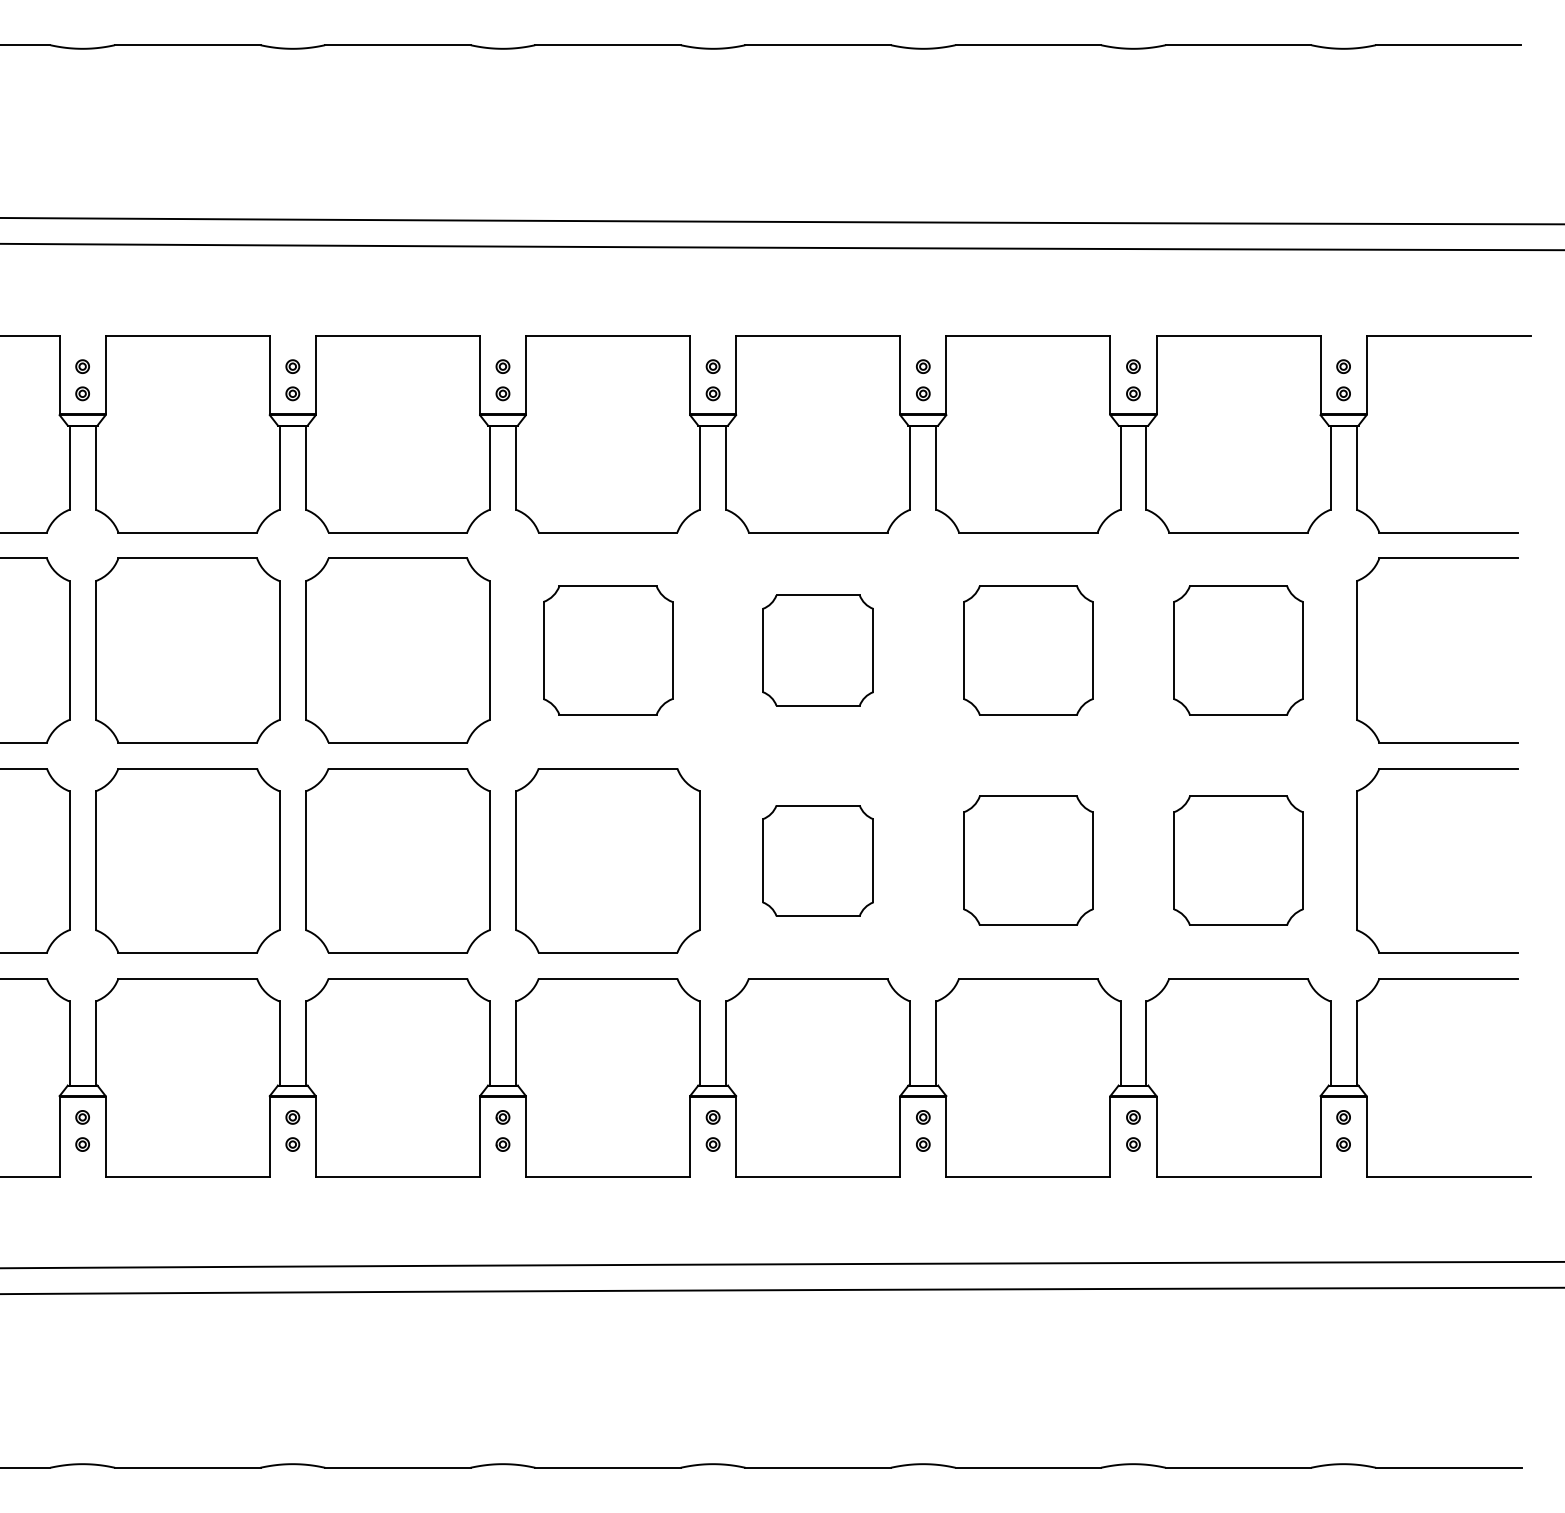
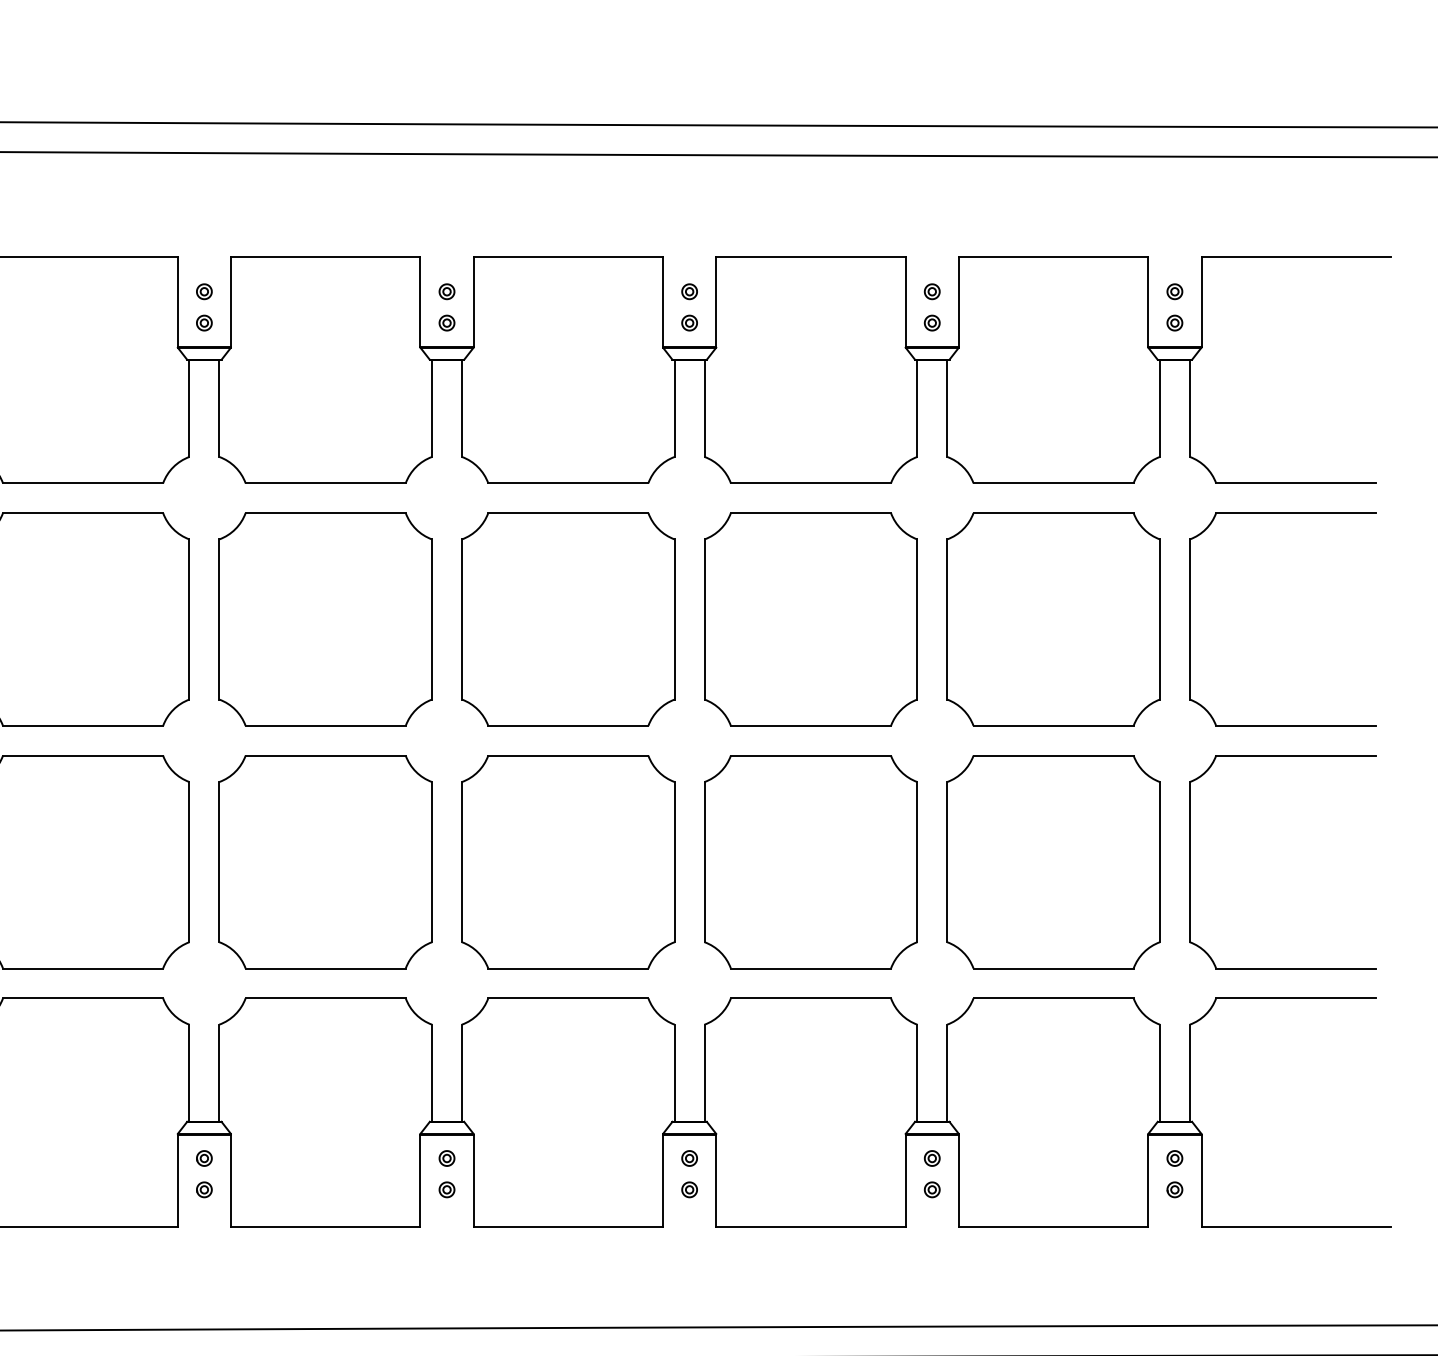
part: (607, 650) -> (325, 619), size x1.43
part: (817, 650) -> (567, 619), size x1.67
part: (1028, 650) -> (811, 619), size x1.43
part: (1238, 650) -> (1053, 619), size x1.43
part: (817, 860) -> (567, 861), size x1.67
part: (1028, 860) -> (811, 861), size x1.43
part: (1238, 860) -> (1053, 861), size x1.43

